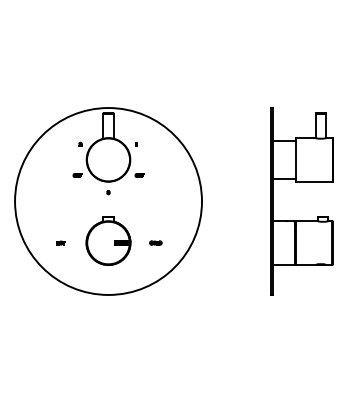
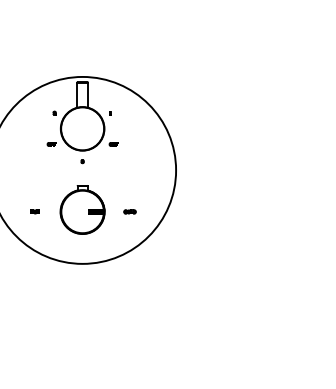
part: (301, 182) -> (275, 151), removed

